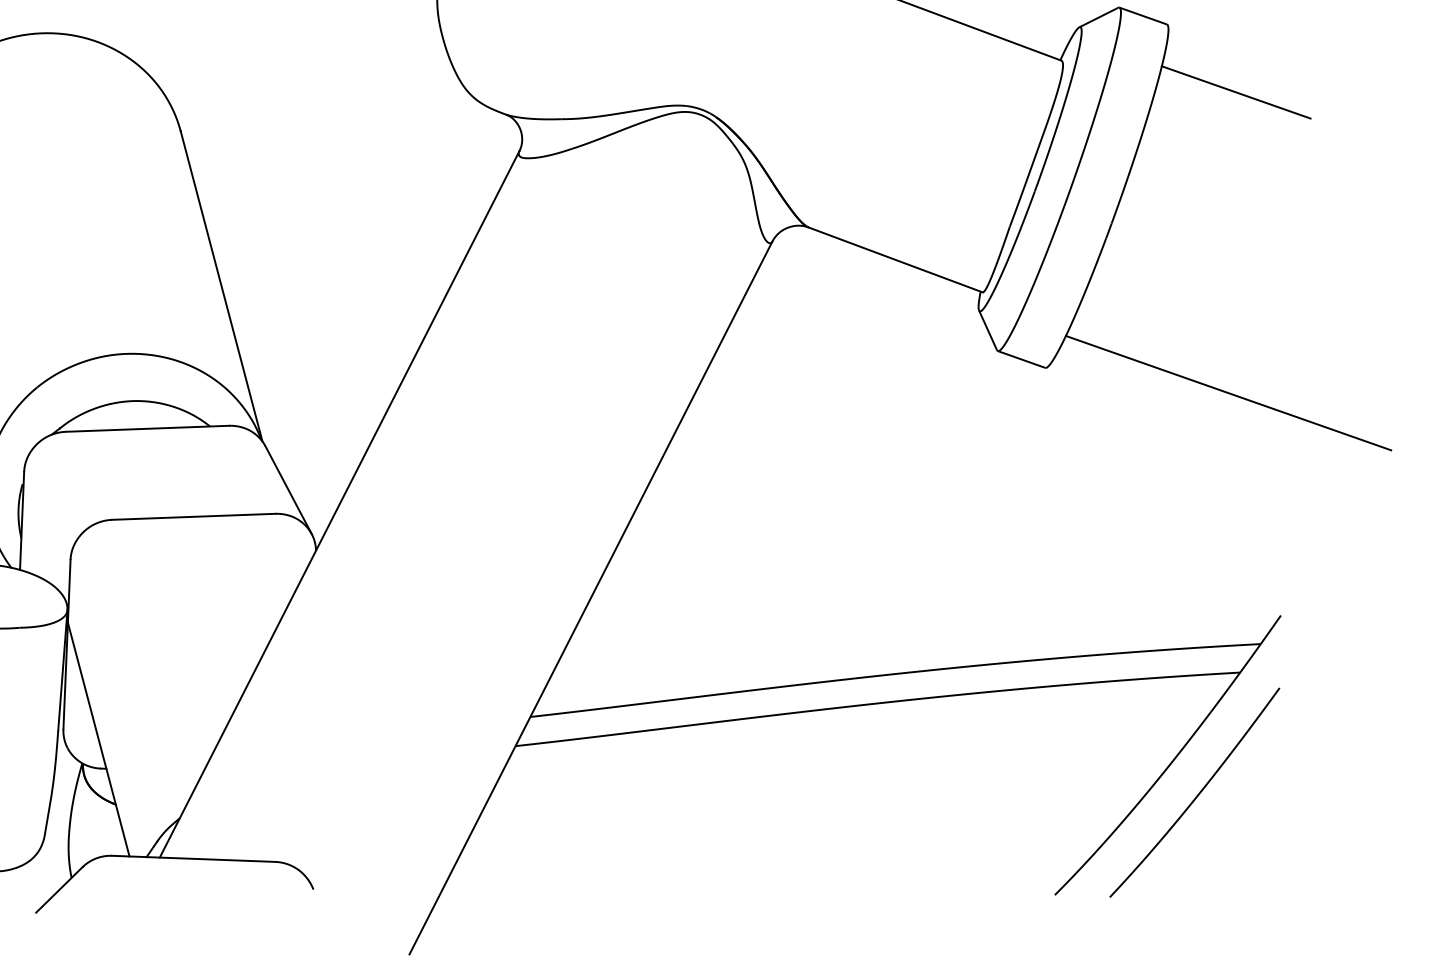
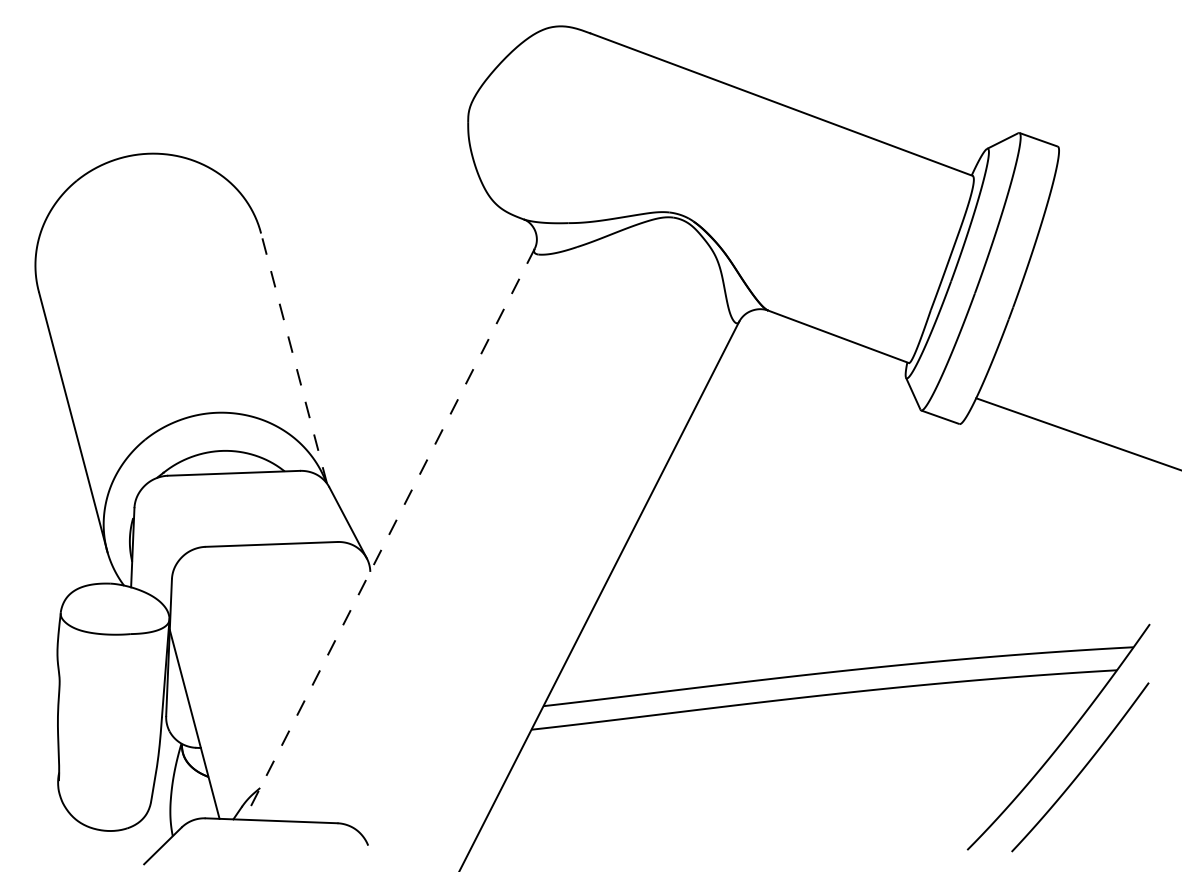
line: (1235, 92) -> (1113, 201), removed
line: (220, 286) -> (293, 358), solid -> dashed
line: (339, 504) -> (389, 534), solid -> dashed

